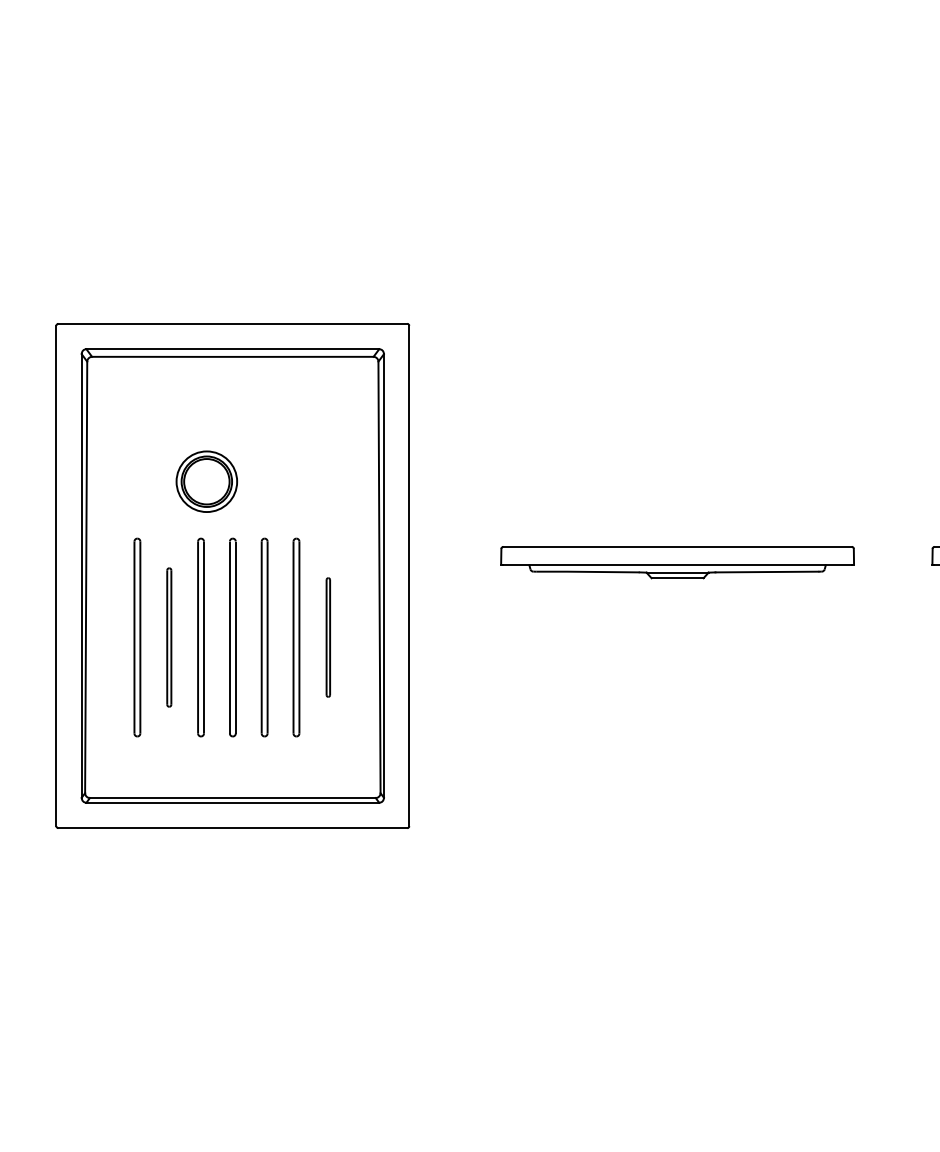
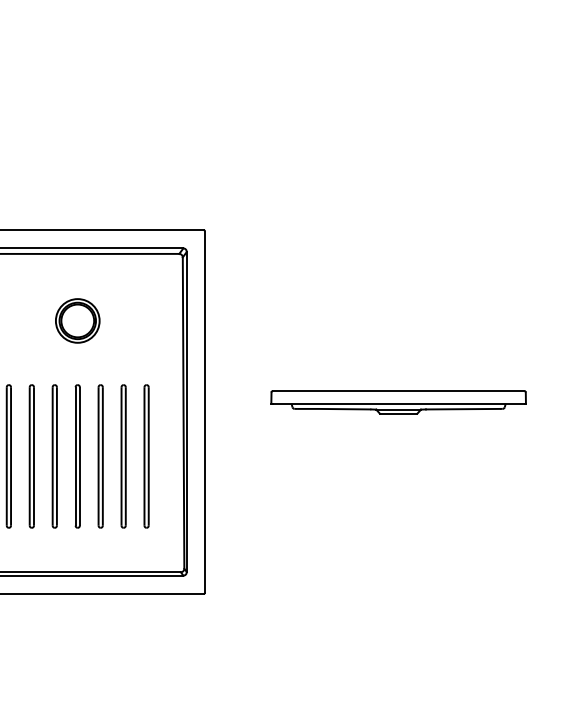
part: (206, 481) -> (77, 320), moved
part: (169, 637) -> (32, 456), size x1.43
part: (328, 637) -> (146, 456), size x1.67

